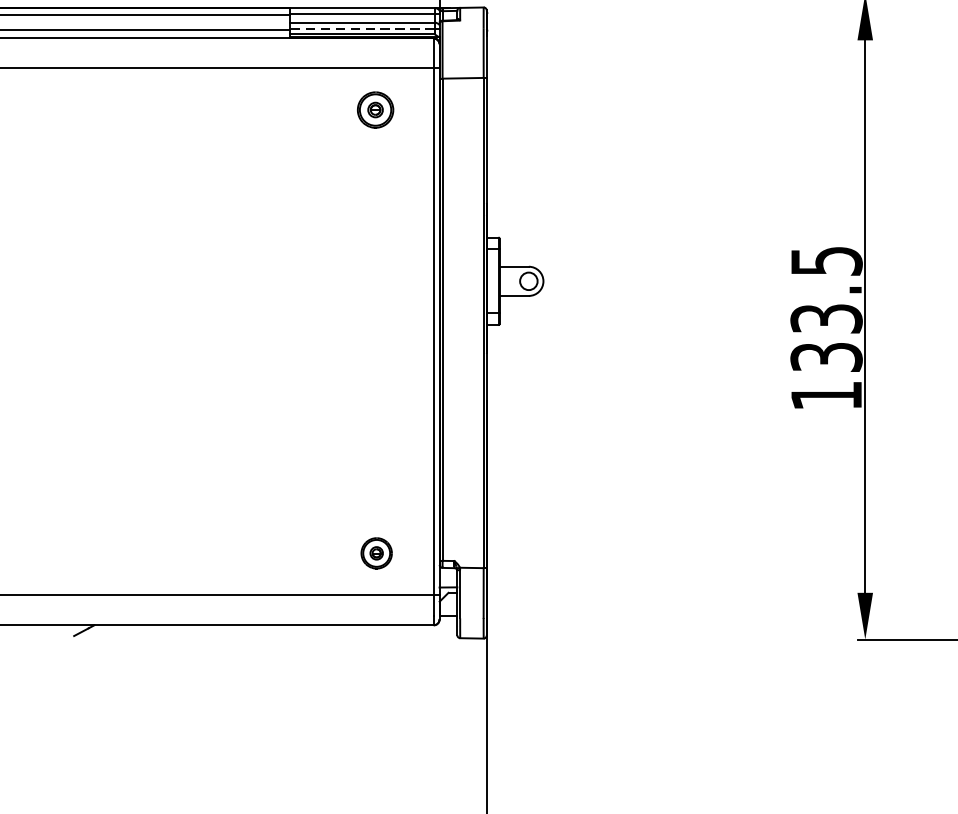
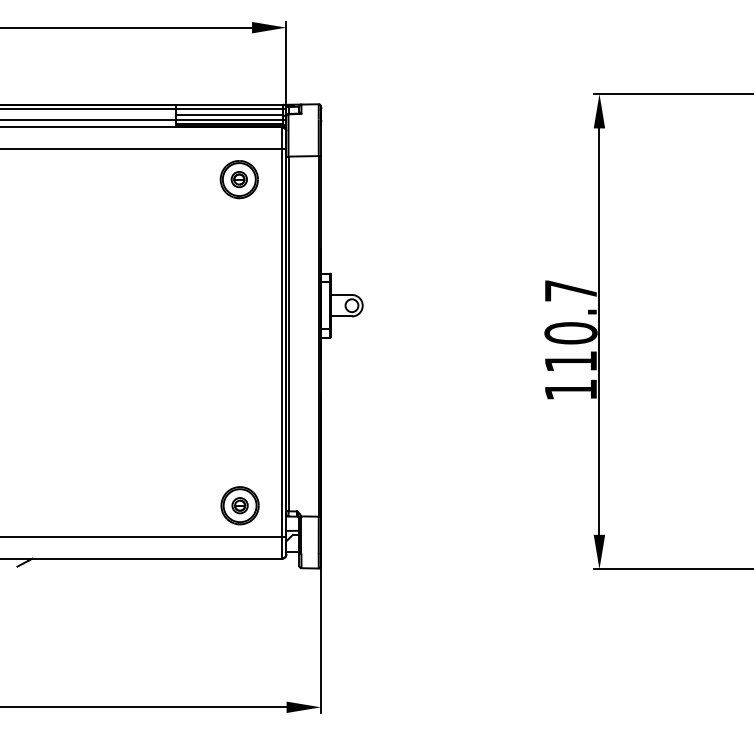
line: (362, 28) -> (229, 119), dashed -> solid
part: (374, 109) -> (238, 179), size x1.43
text: (825, 309) -> (570, 326), 133.5 -> 110.7
part: (375, 552) -> (239, 505), size x1.67

